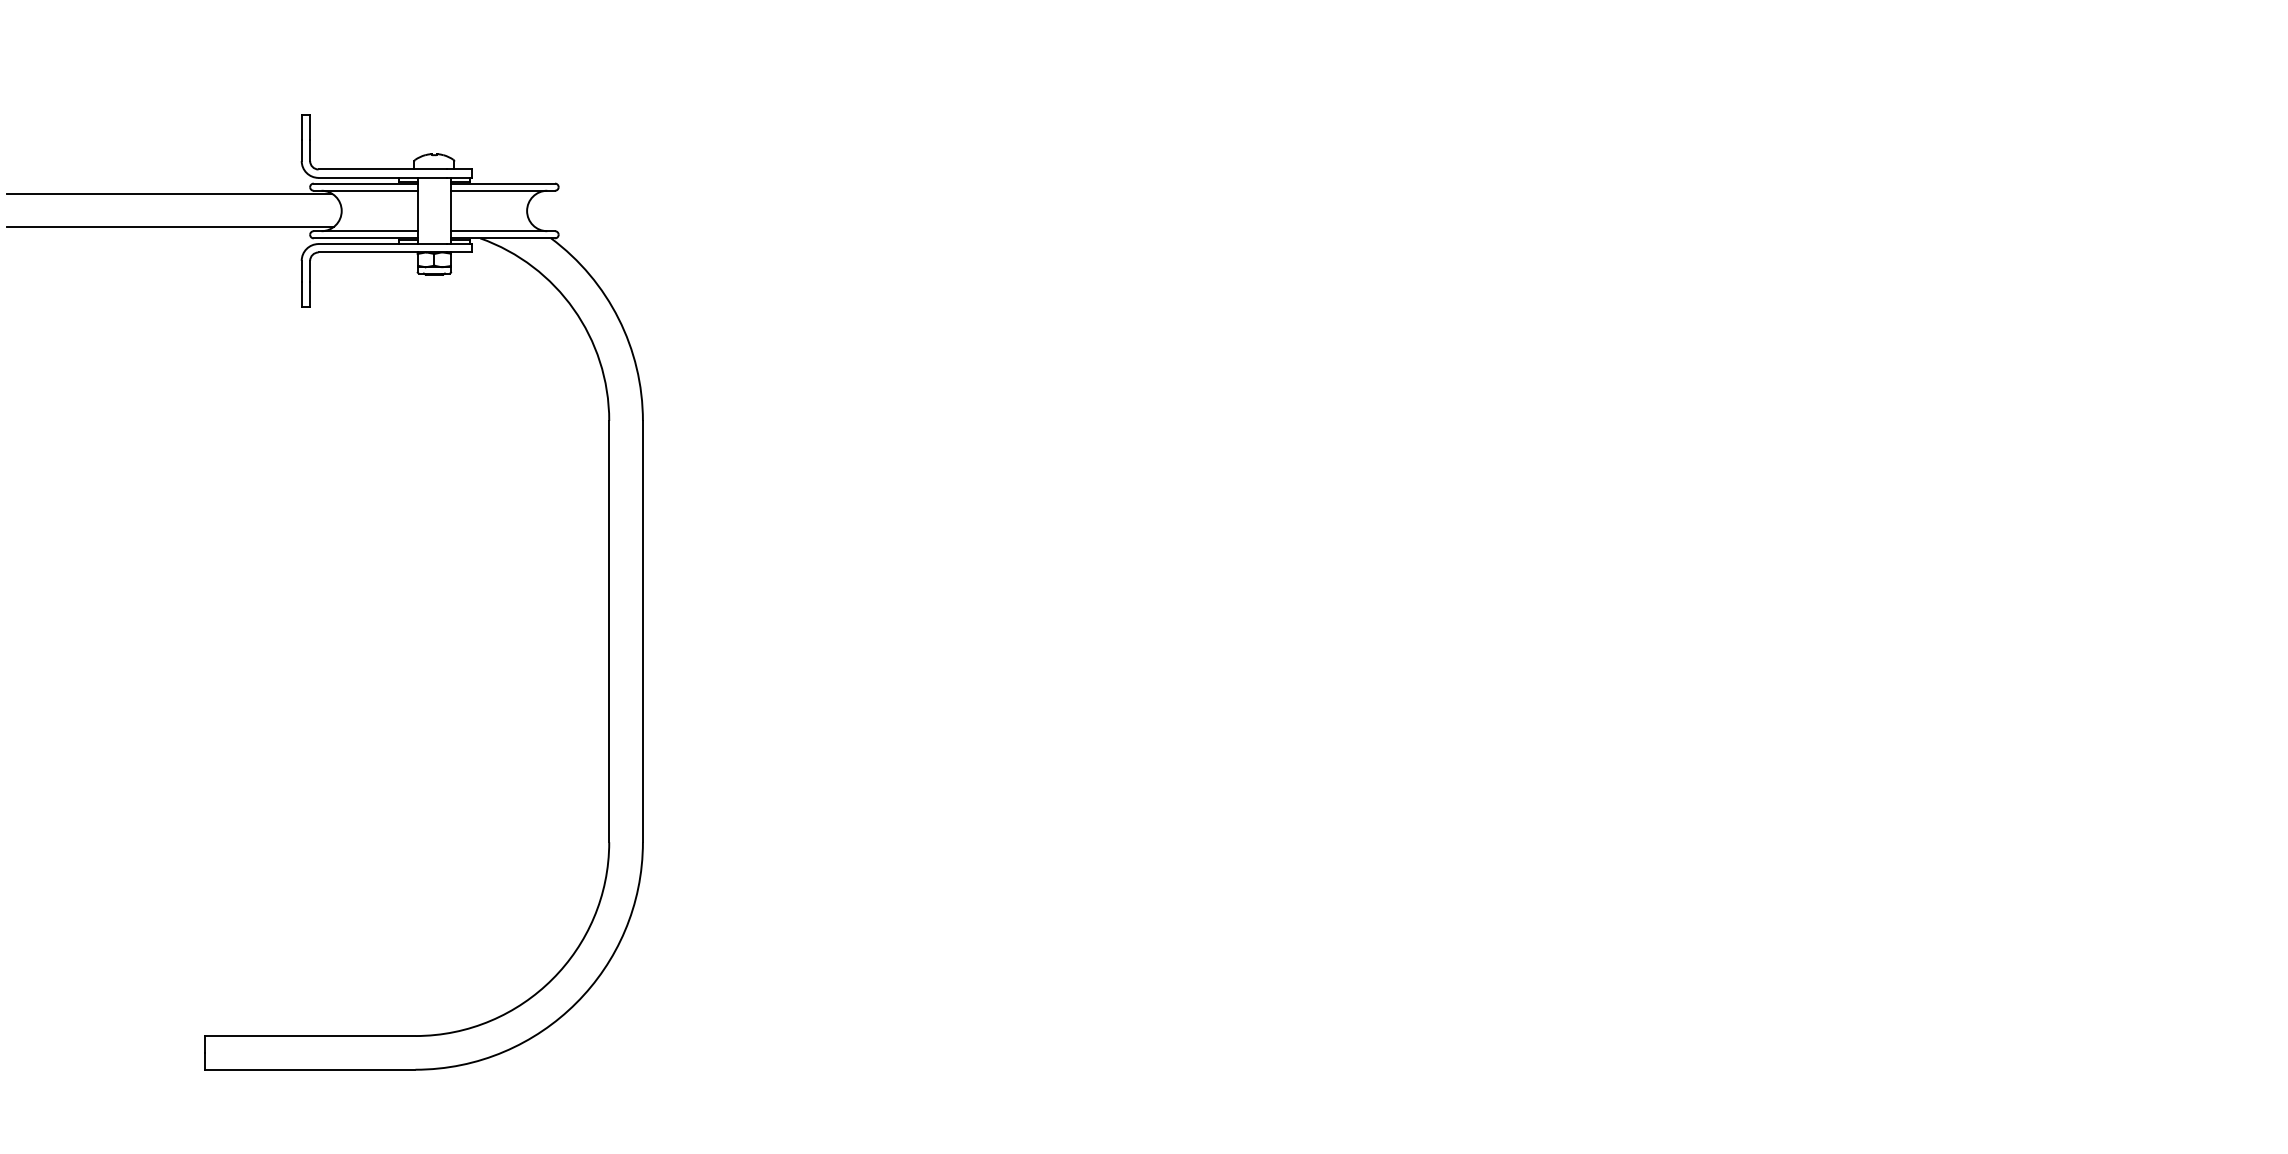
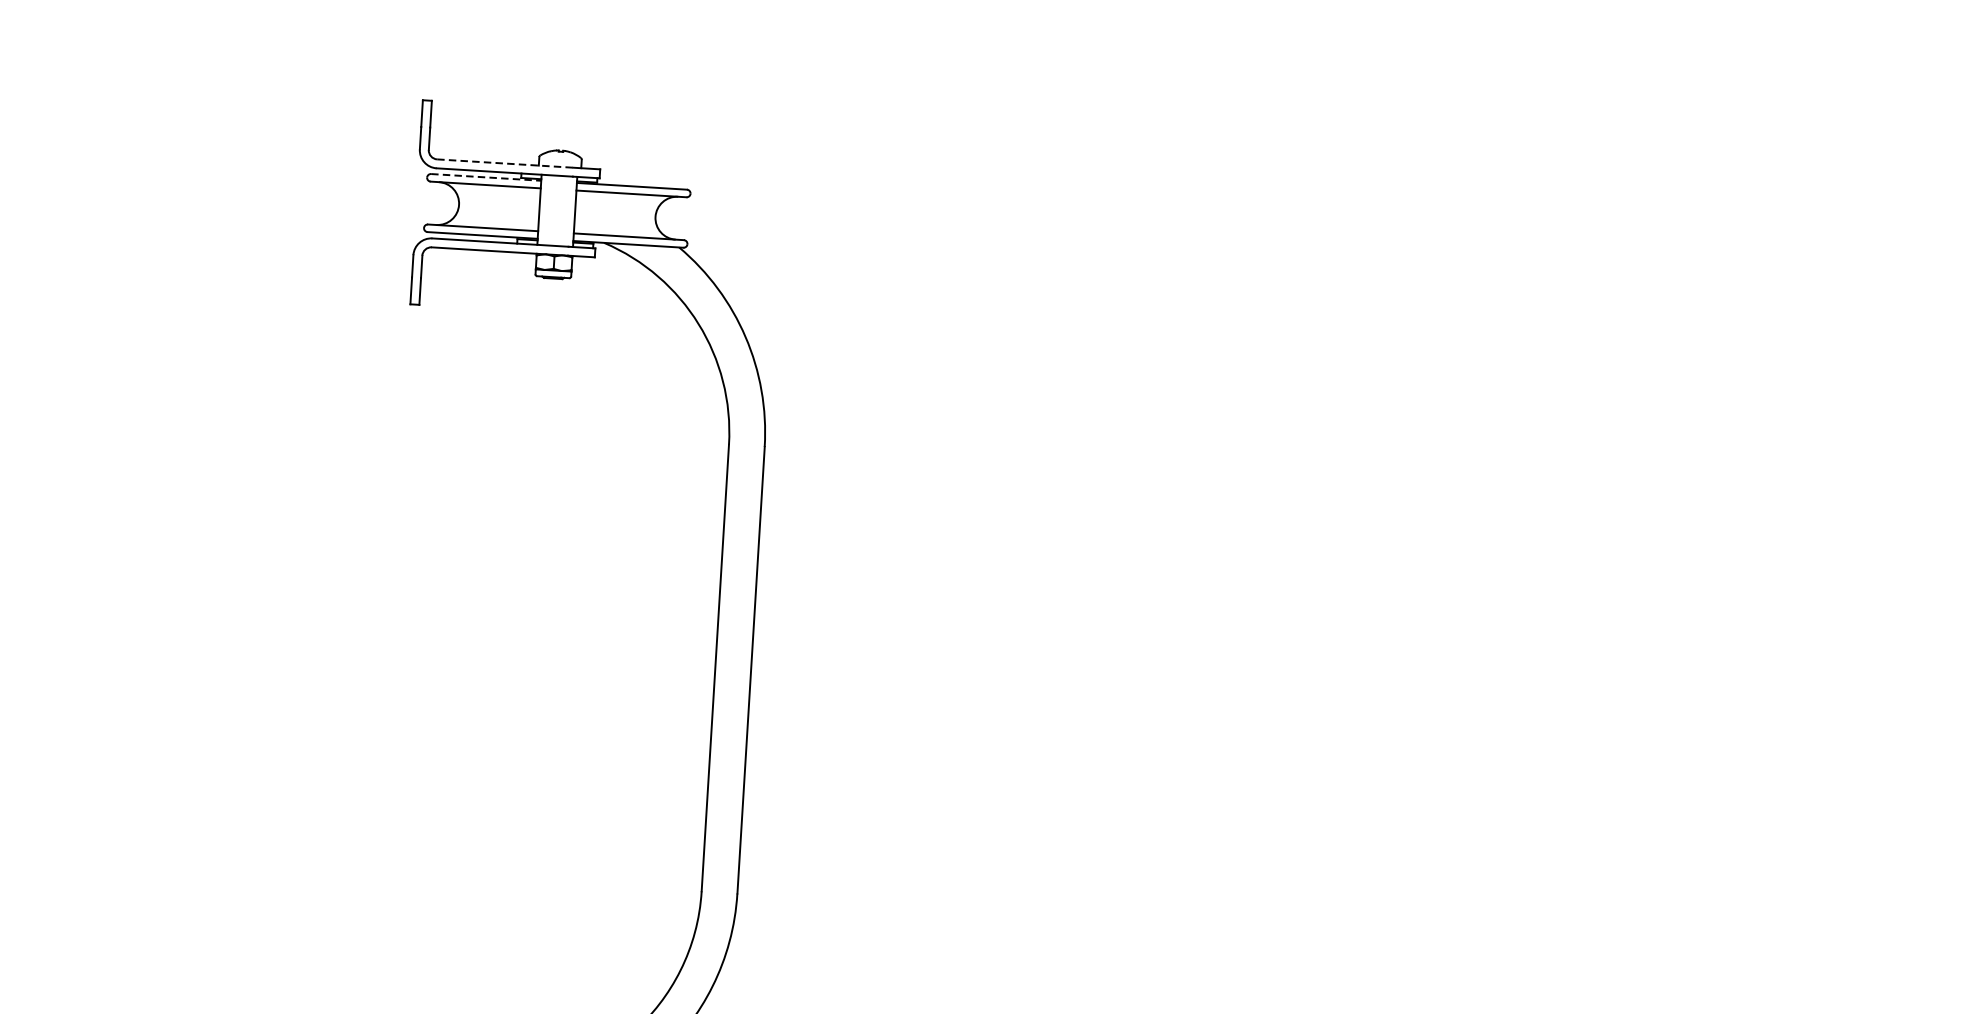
line: (383, 169) -> (506, 163), solid -> dashed
line: (365, 183) -> (486, 177), solid -> dashed
line: (168, 193) -> (276, 175), removed
line: (169, 227) -> (275, 211), removed

